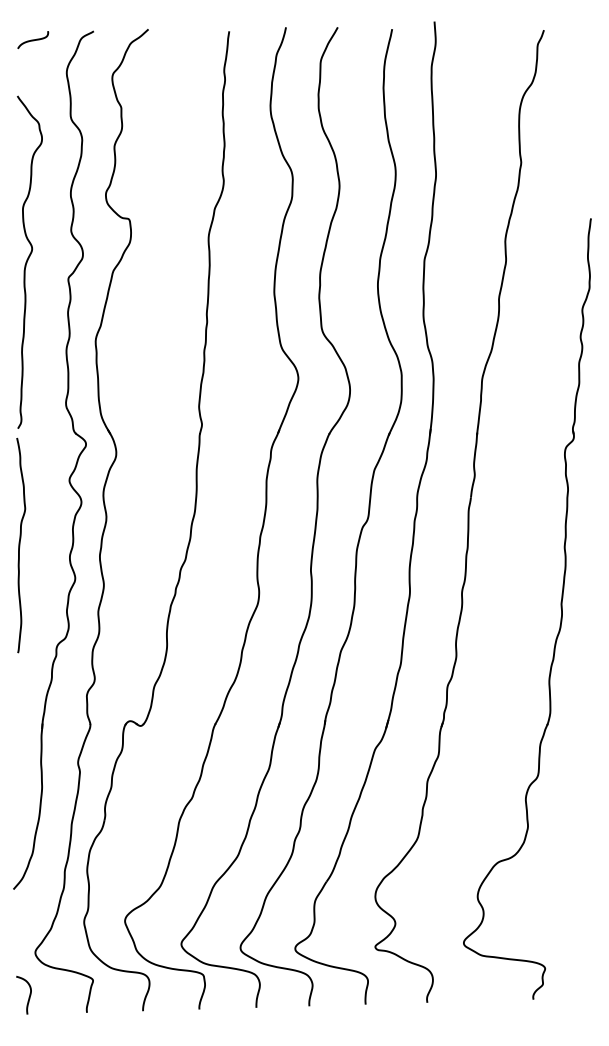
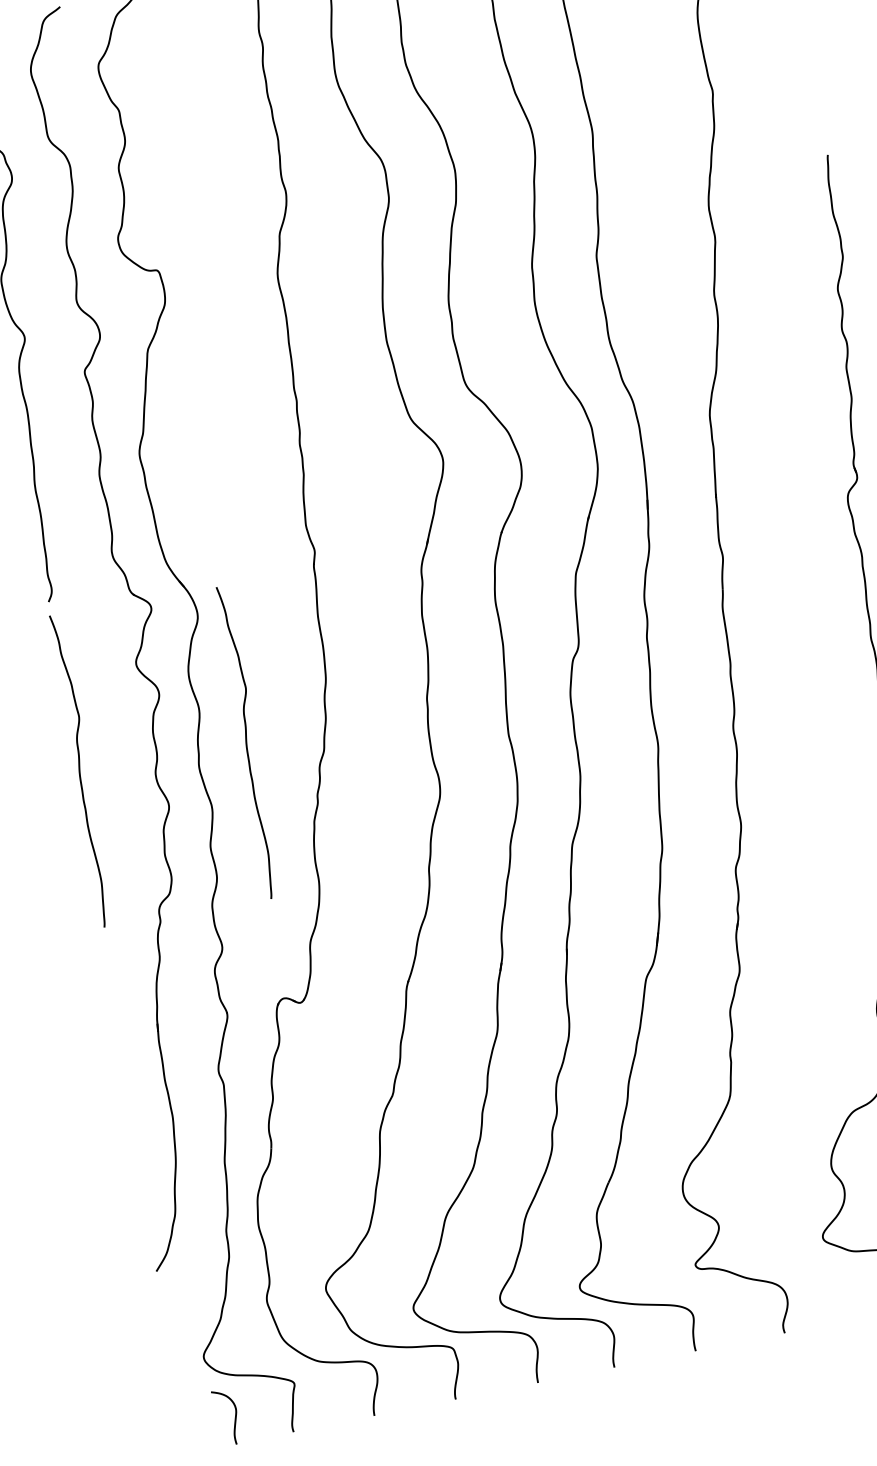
curve: (135, 545) -> (248, 742), added
curve: (28, 997) -> (233, 1419), moved

